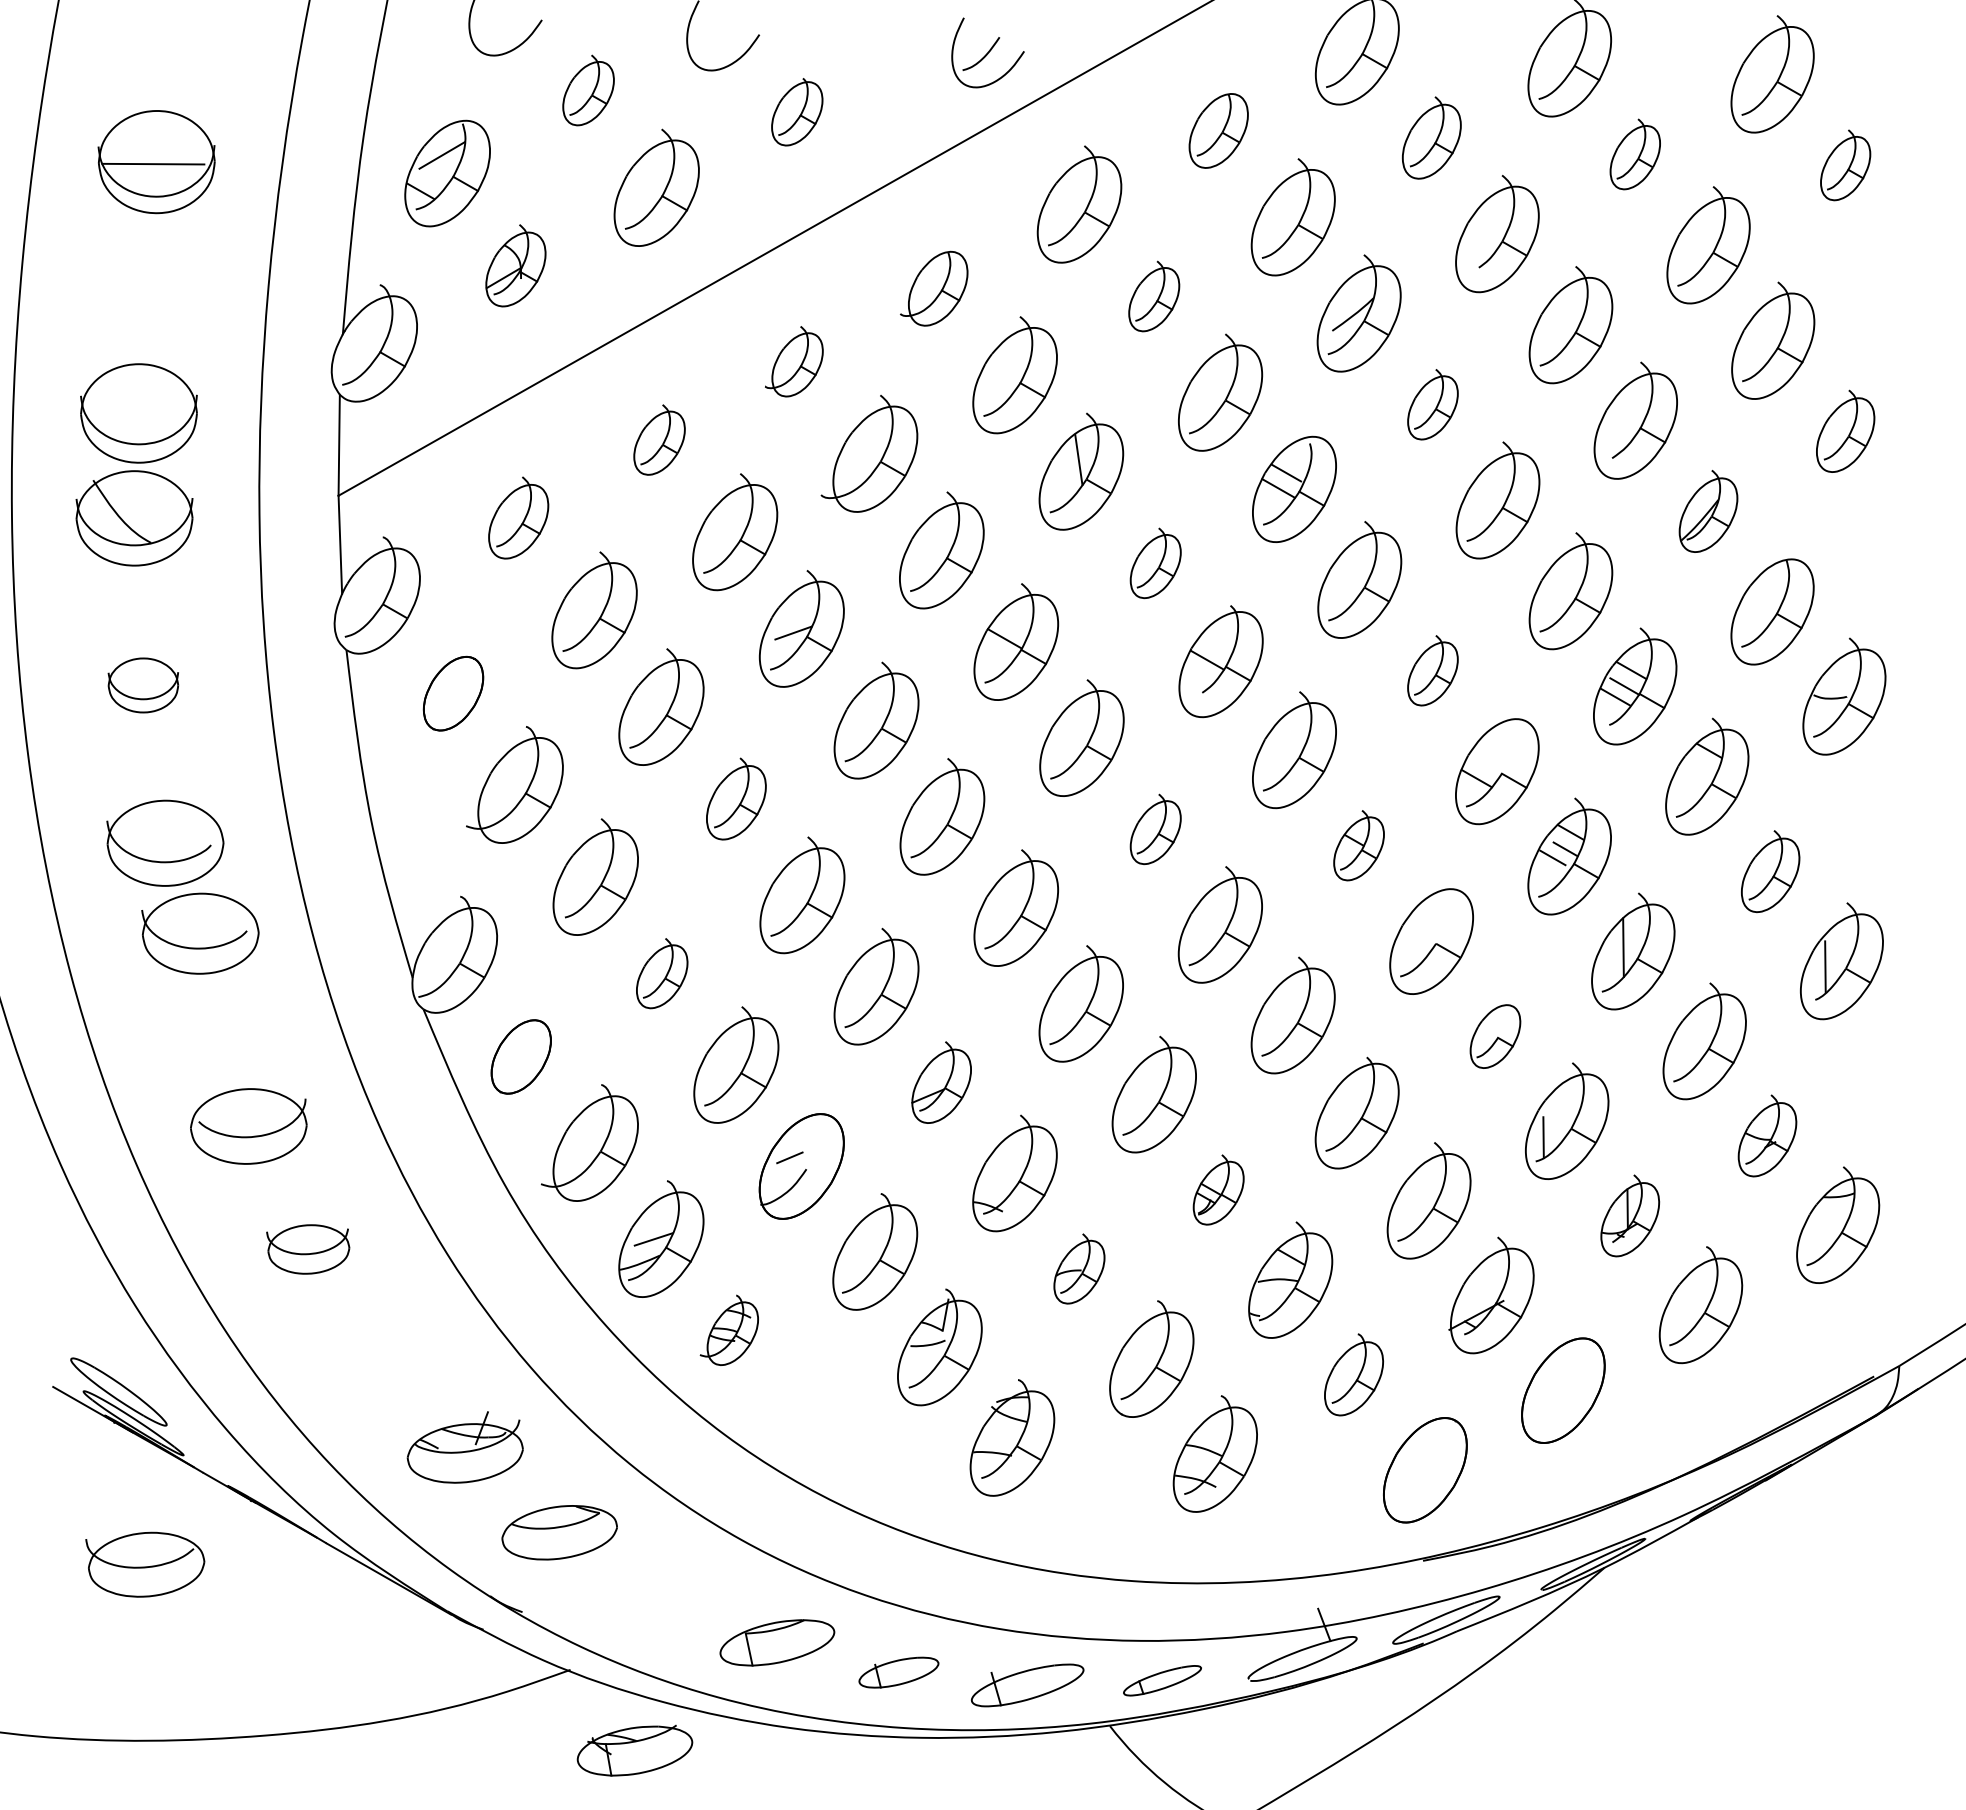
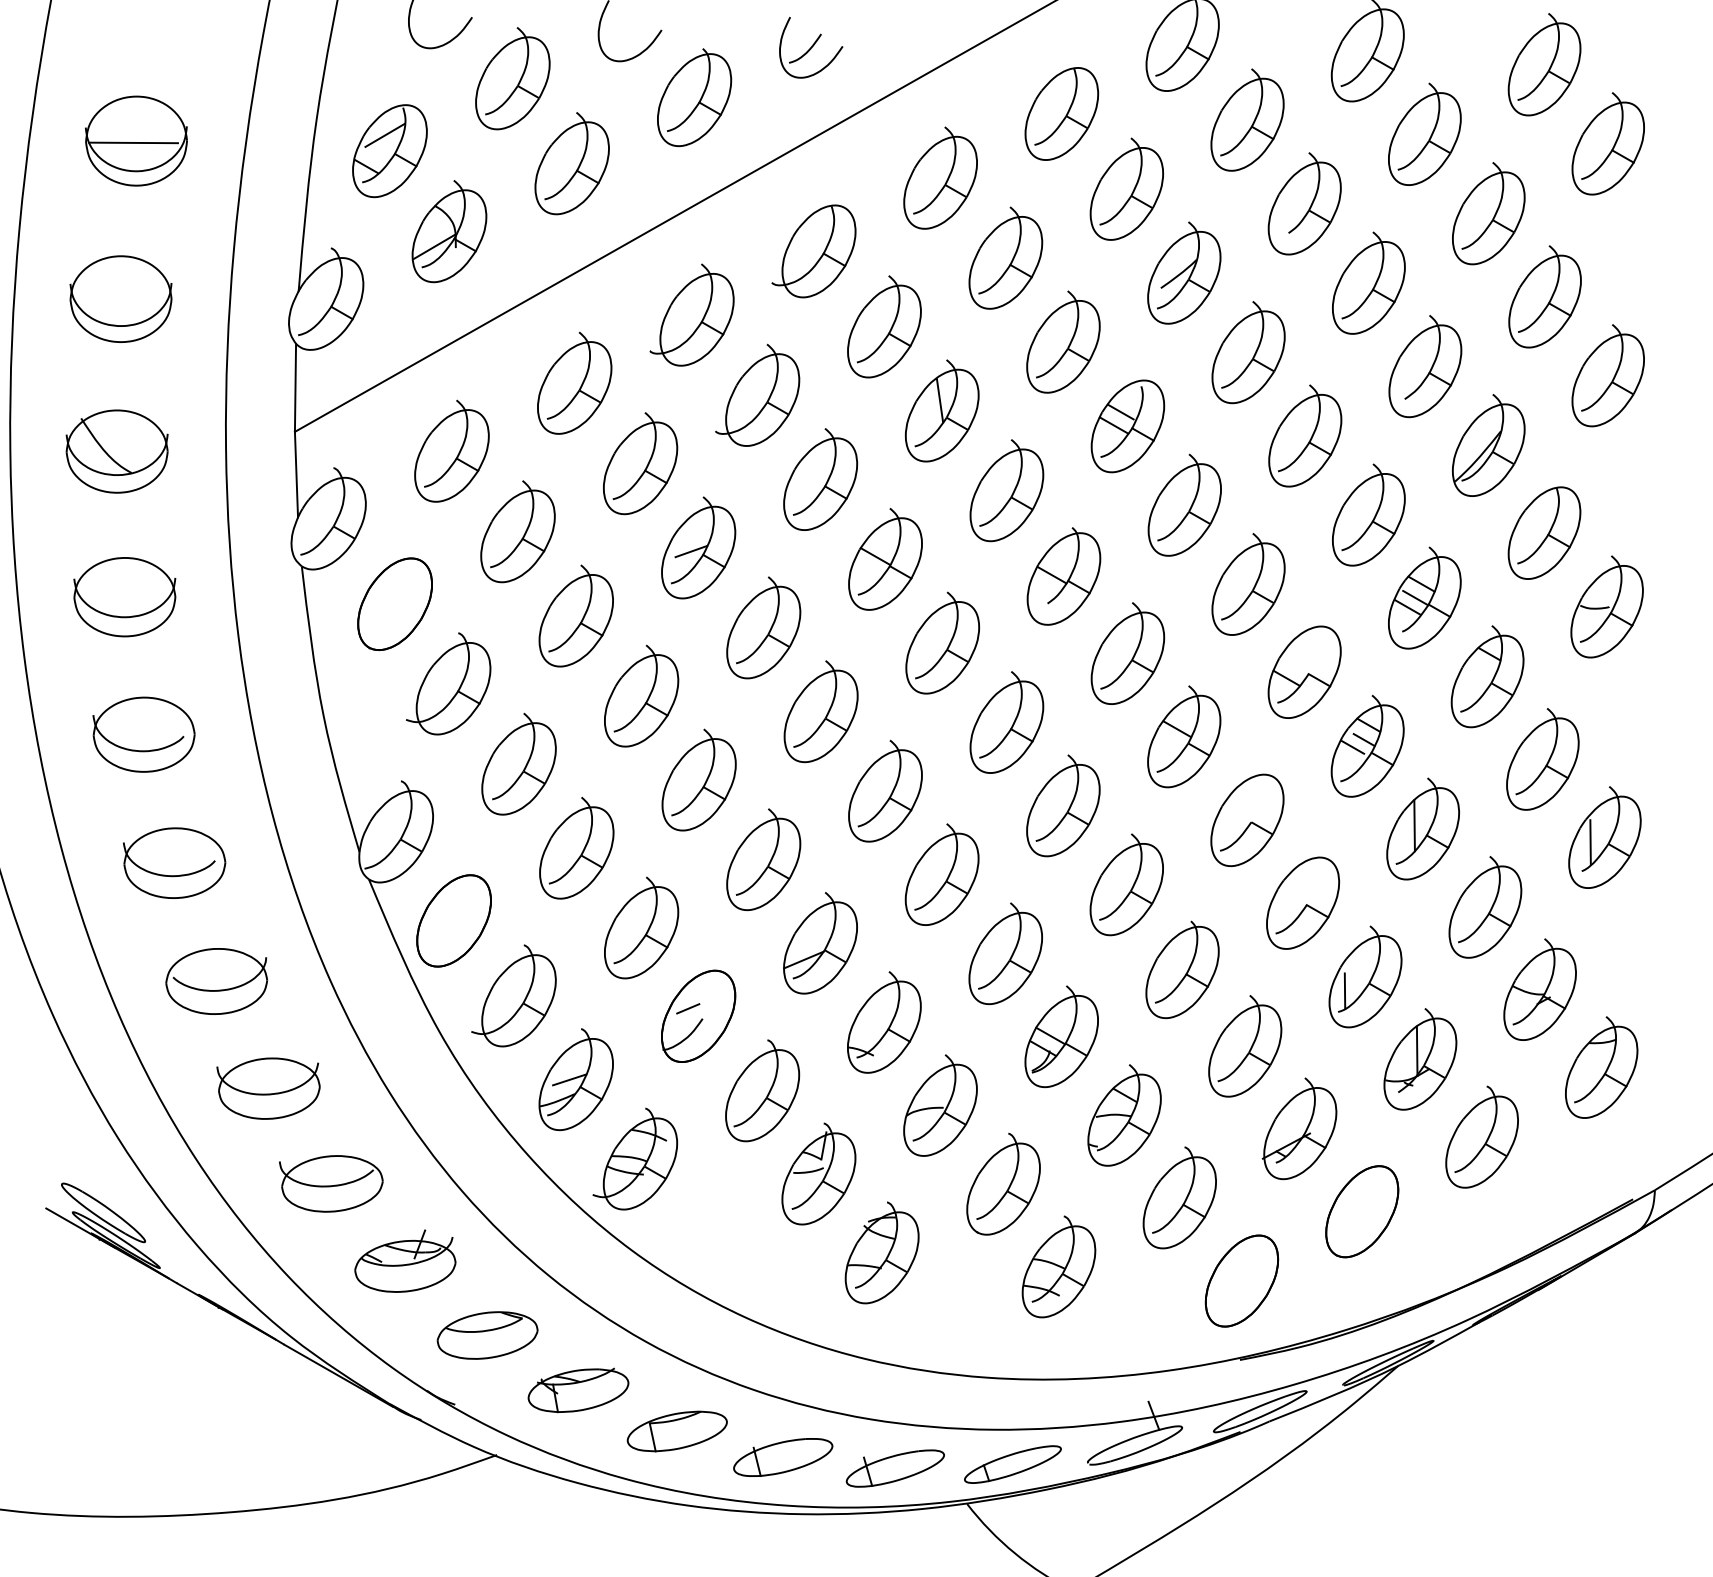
part: (987, 52) -> (810, 47), moved
part: (588, 90) -> (512, 78), size x1.67
part: (797, 111) -> (694, 97), size x1.67
part: (1218, 130) -> (1061, 113), size x1.43
part: (1431, 137) -> (1247, 119), size x1.43
part: (1635, 154) -> (1425, 134), size x1.67
part: (1845, 165) -> (1608, 144), size x1.67
part: (515, 265) -> (449, 231), size x1.43
part: (933, 288) -> (813, 251), size x1.43
part: (1153, 296) -> (1005, 258), size x1.67
part: (793, 361) -> (691, 314), size x1.67
part: (1432, 404) -> (1248, 352), size x1.67
part: (138, 413) -> (120, 299), moved
part: (1845, 431) -> (1608, 375), size x1.43
part: (659, 439) -> (574, 382), size x1.67
part: (1708, 511) -> (1488, 445), size x1.43
part: (518, 517) -> (451, 450), size x1.43
part: (1155, 563) -> (1006, 490), size x1.67
part: (1432, 670) -> (1248, 584), size x1.67
part: (143, 685) -> (124, 597), size x1.67
part: (453, 693) -> (395, 604), size x1.43
part: (736, 798) -> (641, 695), size x1.43
part: (1155, 829) -> (1006, 722), size x1.67
part: (1358, 845) -> (1183, 736), size x1.67
part: (1770, 871) -> (1542, 759), size x1.43
part: (200, 933) -> (174, 863), moved
part: (662, 973) -> (577, 848), size x1.67
part: (1495, 1036) -> (1303, 903), size x1.67
part: (521, 1056) -> (454, 920), size x1.43
part: (941, 1082) -> (820, 943), size x1.43
part: (1767, 1135) -> (1540, 989), size x1.43
part: (1218, 1189) -> (1061, 1036), size x1.67
part: (1630, 1215) -> (1420, 1059), size x1.43
part: (307, 1249) -> (267, 1088), size x1.43
part: (1079, 1268) -> (940, 1105), size x1.67
part: (729, 1330) -> (635, 1159), size x1.67
part: (1353, 1374) -> (1179, 1197), size x1.43
part: (145, 1564) -> (331, 1183), moved
part: (898, 1672) -> (782, 1457), size x1.43
part: (1162, 1680) -> (1012, 1464), size x1.43
part: (634, 1750) -> (578, 1390), moved

